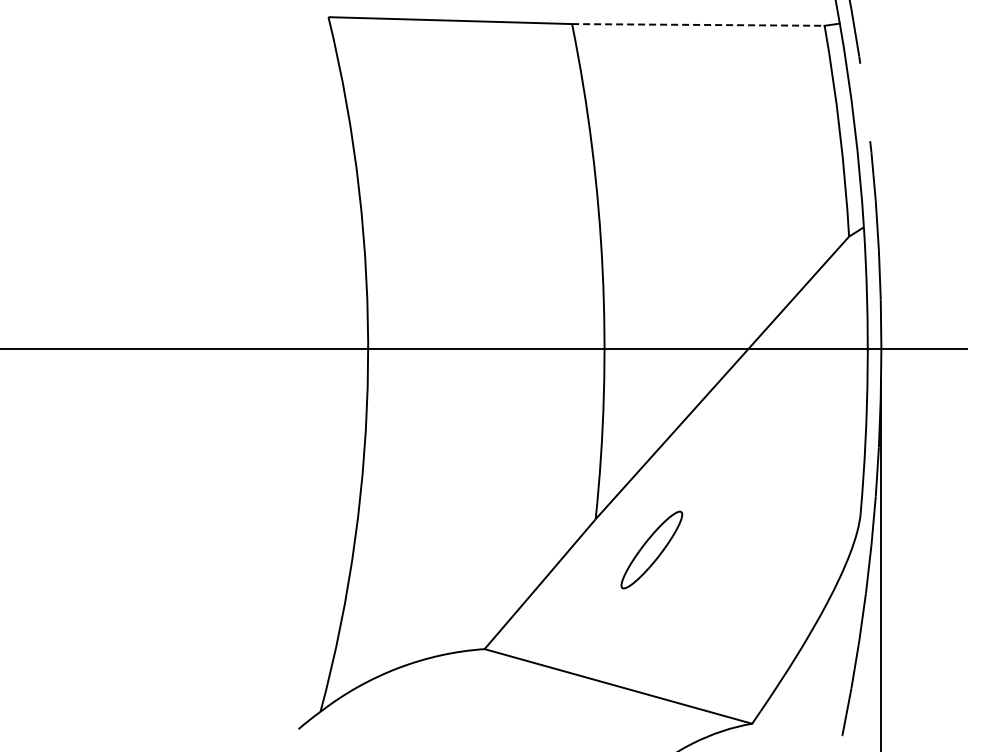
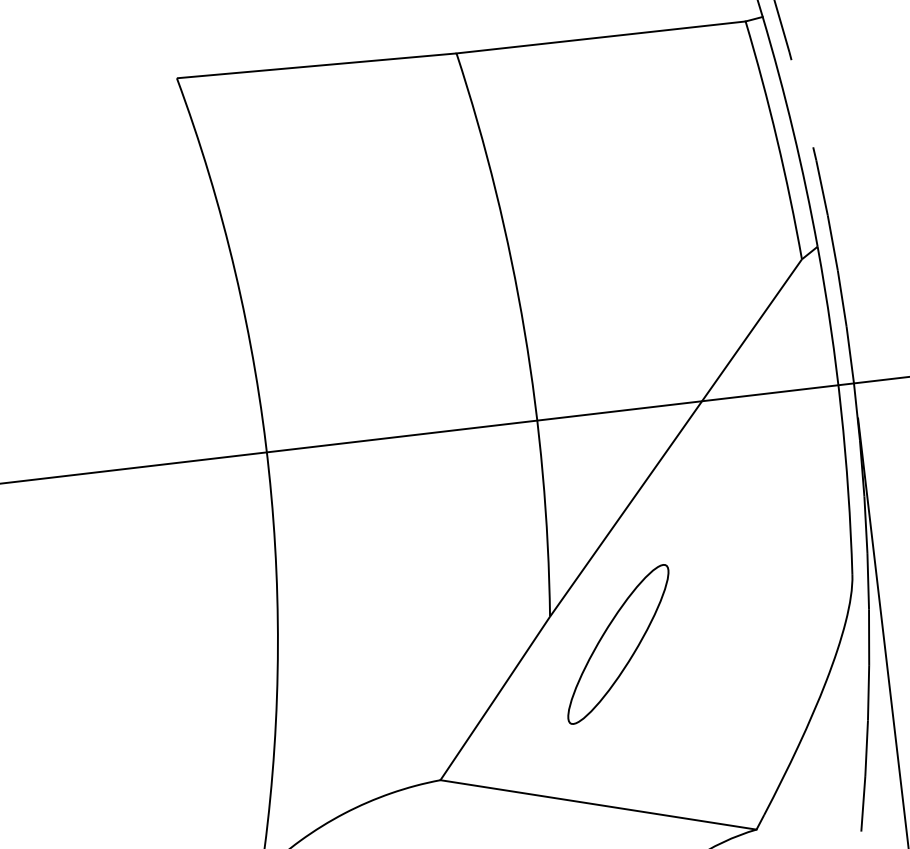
line: (698, 24) -> (601, 36), dashed -> solid
part: (651, 549) -> (617, 643), size x1.67

